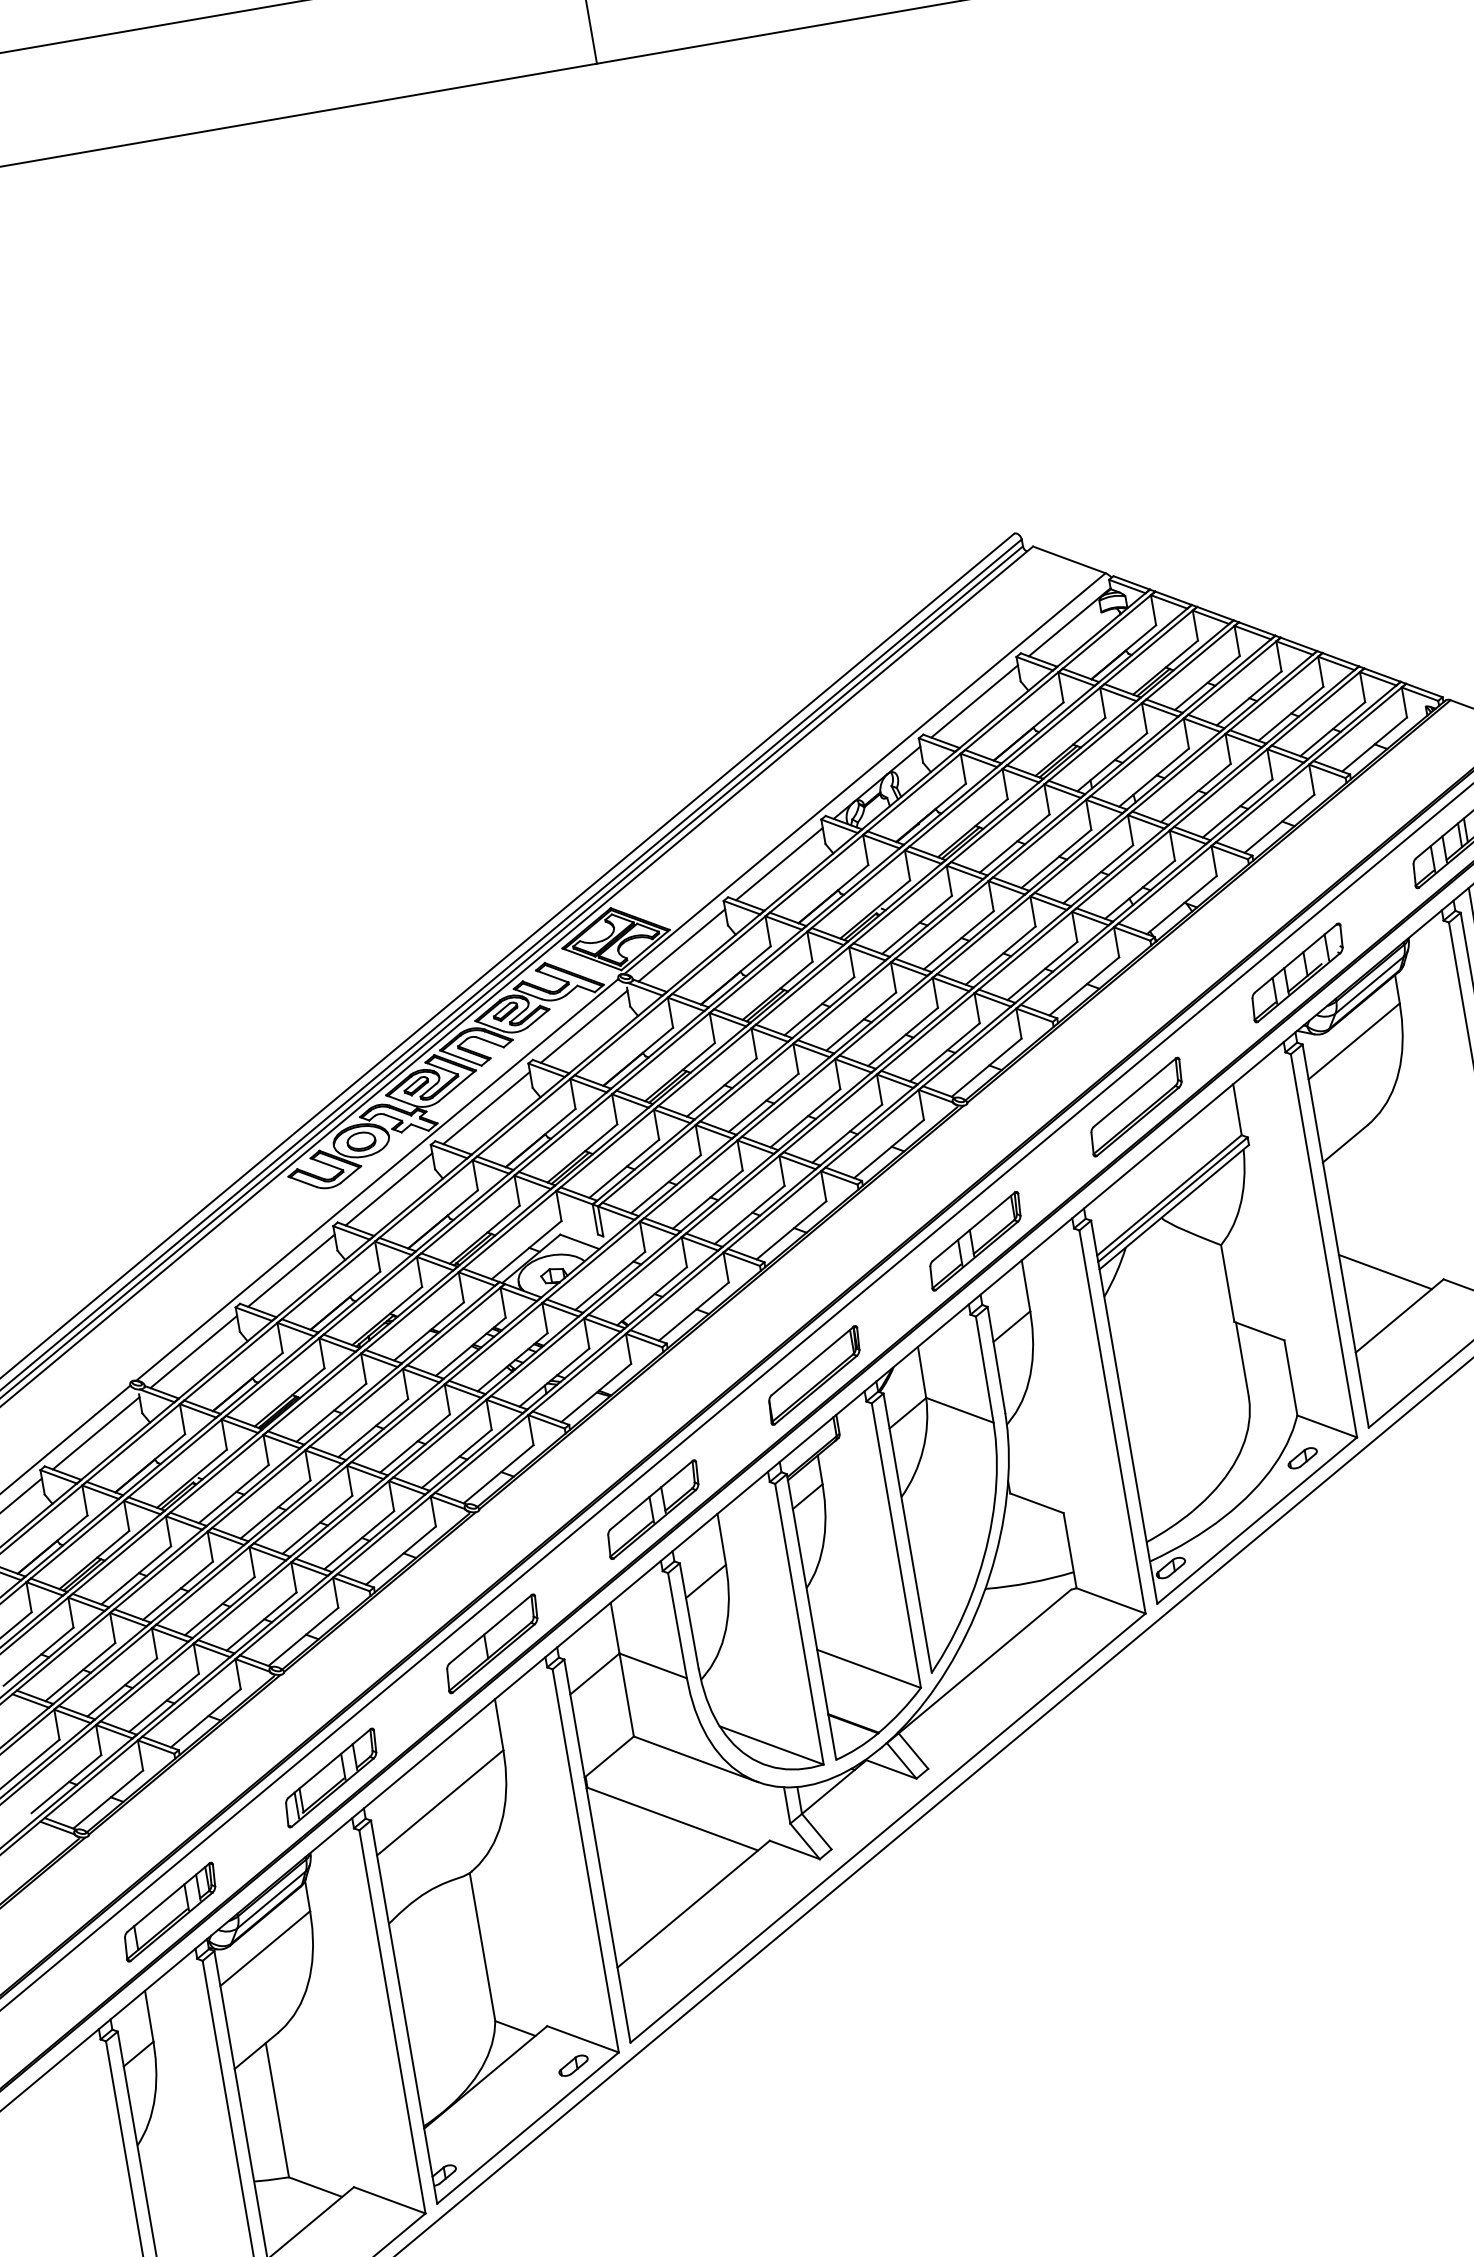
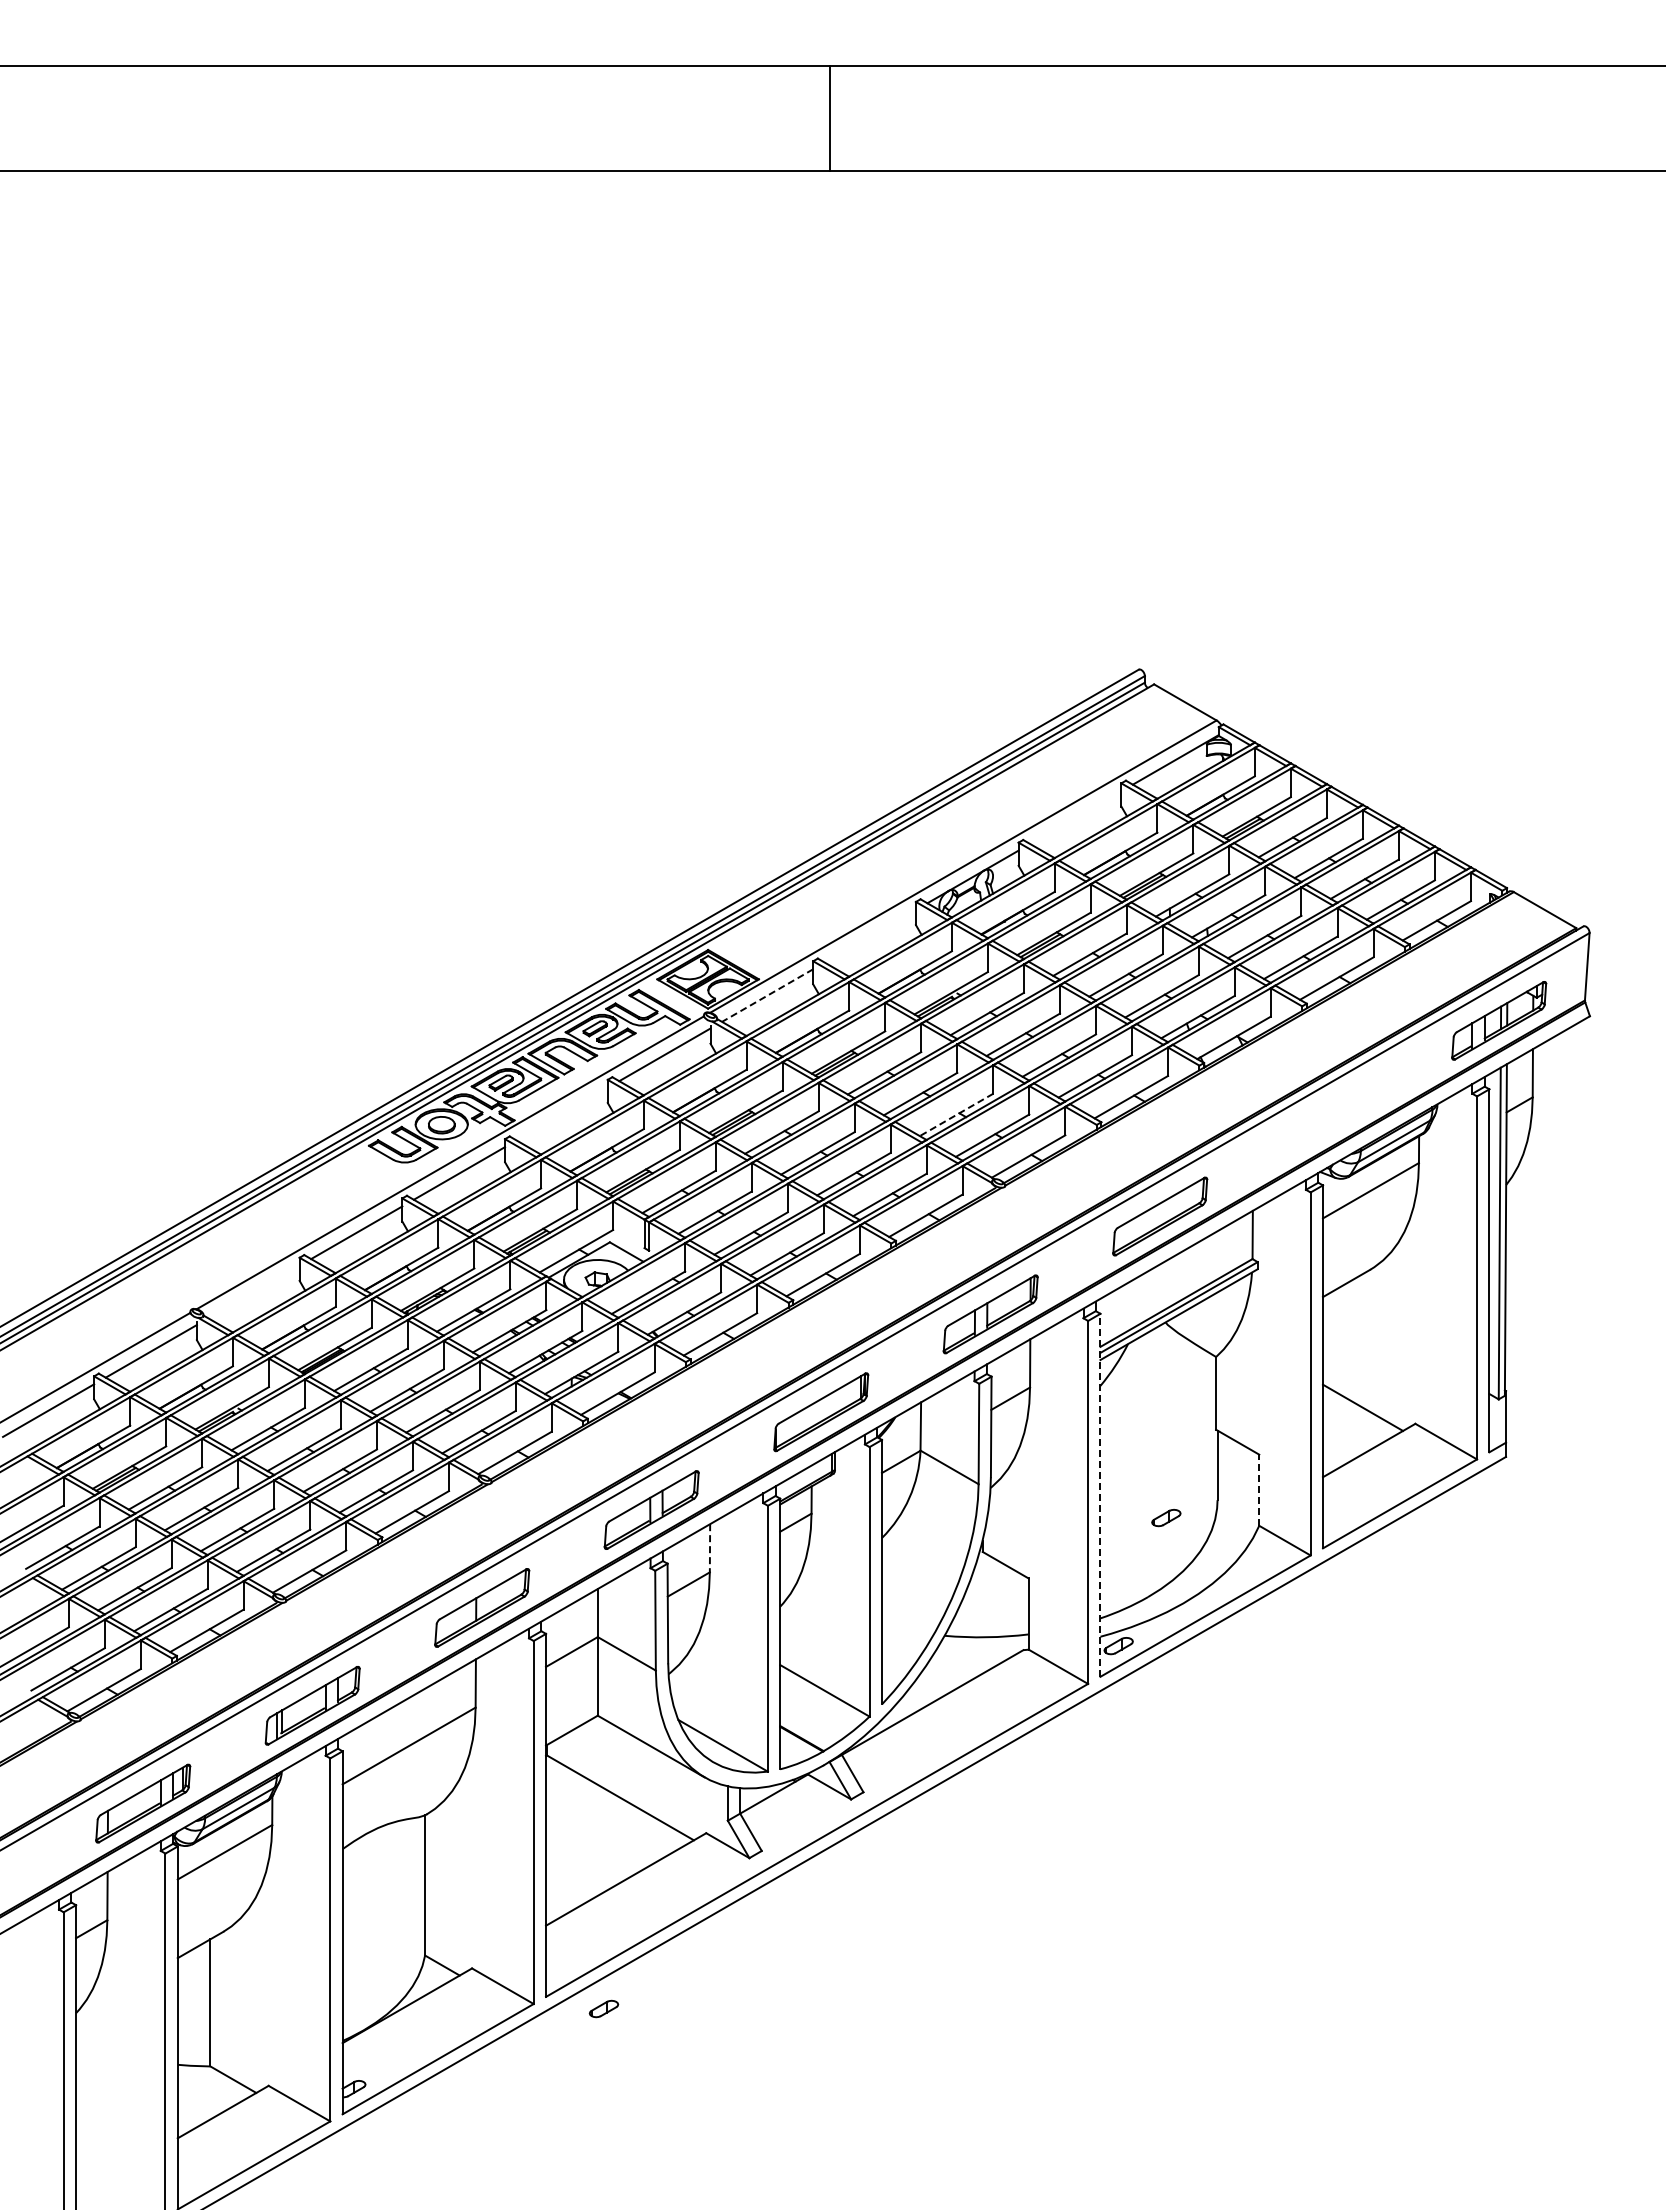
line: (974, 701) -> (1075, 817), removed
line: (778, 863) -> (869, 935), removed
line: (681, 945) -> (767, 995), solid -> dashed
part: (1297, 972) -> (1329, 1118), removed
line: (903, 1037) -> (956, 1115), solid -> dashed
line: (485, 1107) -> (561, 1113), removed
line: (193, 1351) -> (253, 1291), removed
line: (1291, 1378) -> (1259, 1490), solid -> dashed
line: (1124, 1412) -> (1100, 1495), solid -> dashed
part: (1302, 1458) -> (1166, 1518), moved
line: (722, 1539) -> (710, 1548), solid -> dashed
part: (572, 2065) -> (603, 2008), moved

